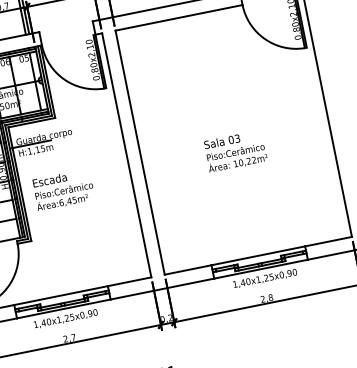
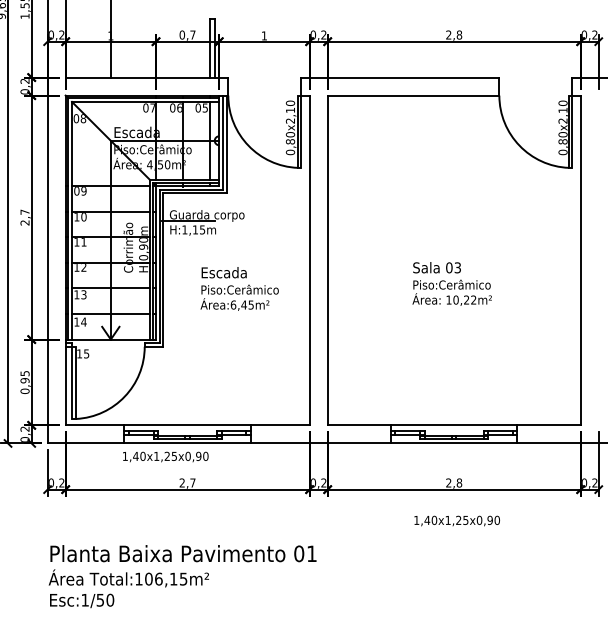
text: (63, 189) -> (239, 288), moved
text: (264, 278) -> (456, 520), moved
text: (65, 318) -> (165, 456), moved

